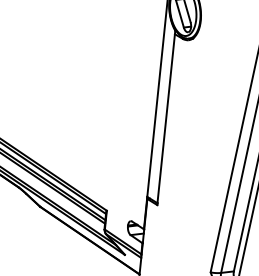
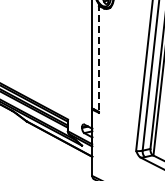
line: (165, 116) -> (98, 57), solid -> dashed

